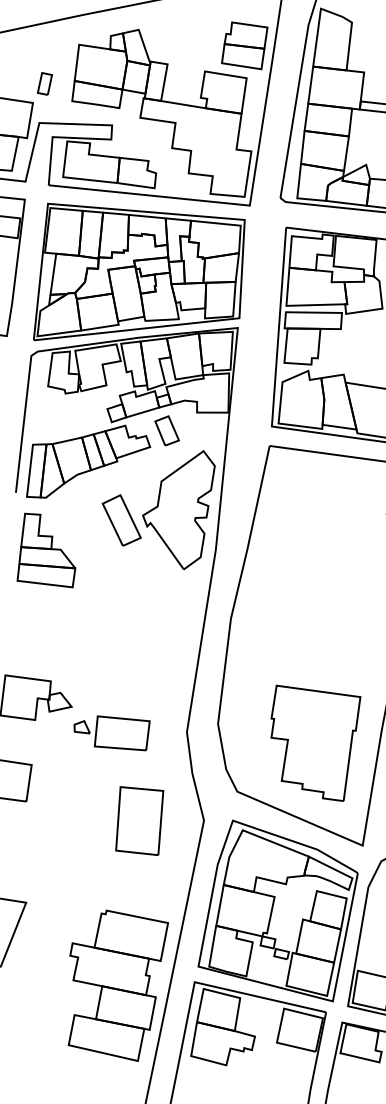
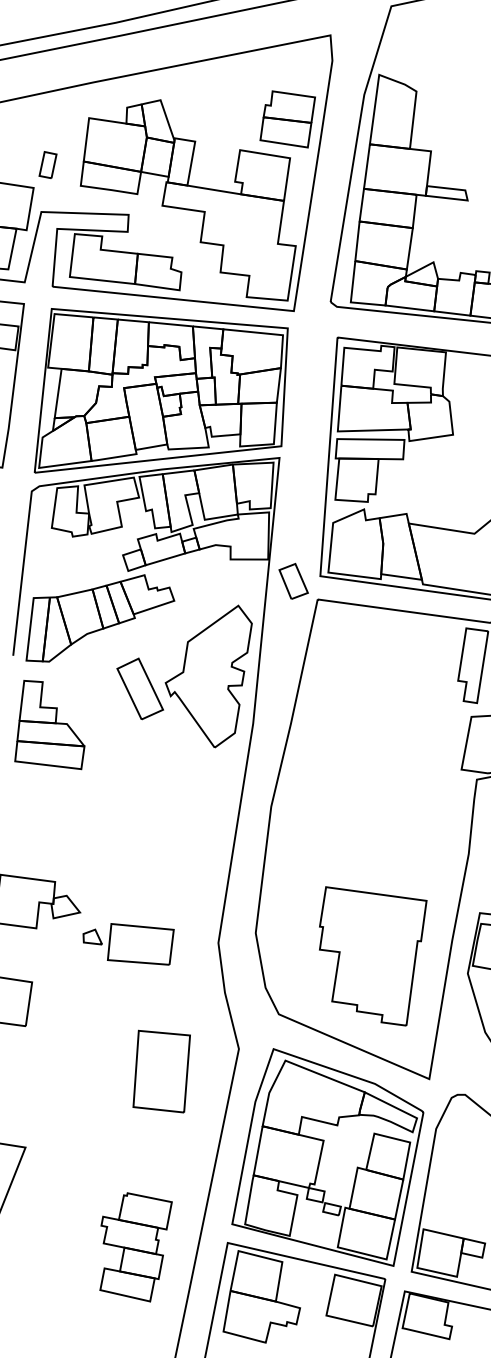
part: (166, 430) -> (293, 580), moved
part: (139, 820) -> (161, 1071), moved
part: (117, 985) -> (135, 1247), size x0.6

